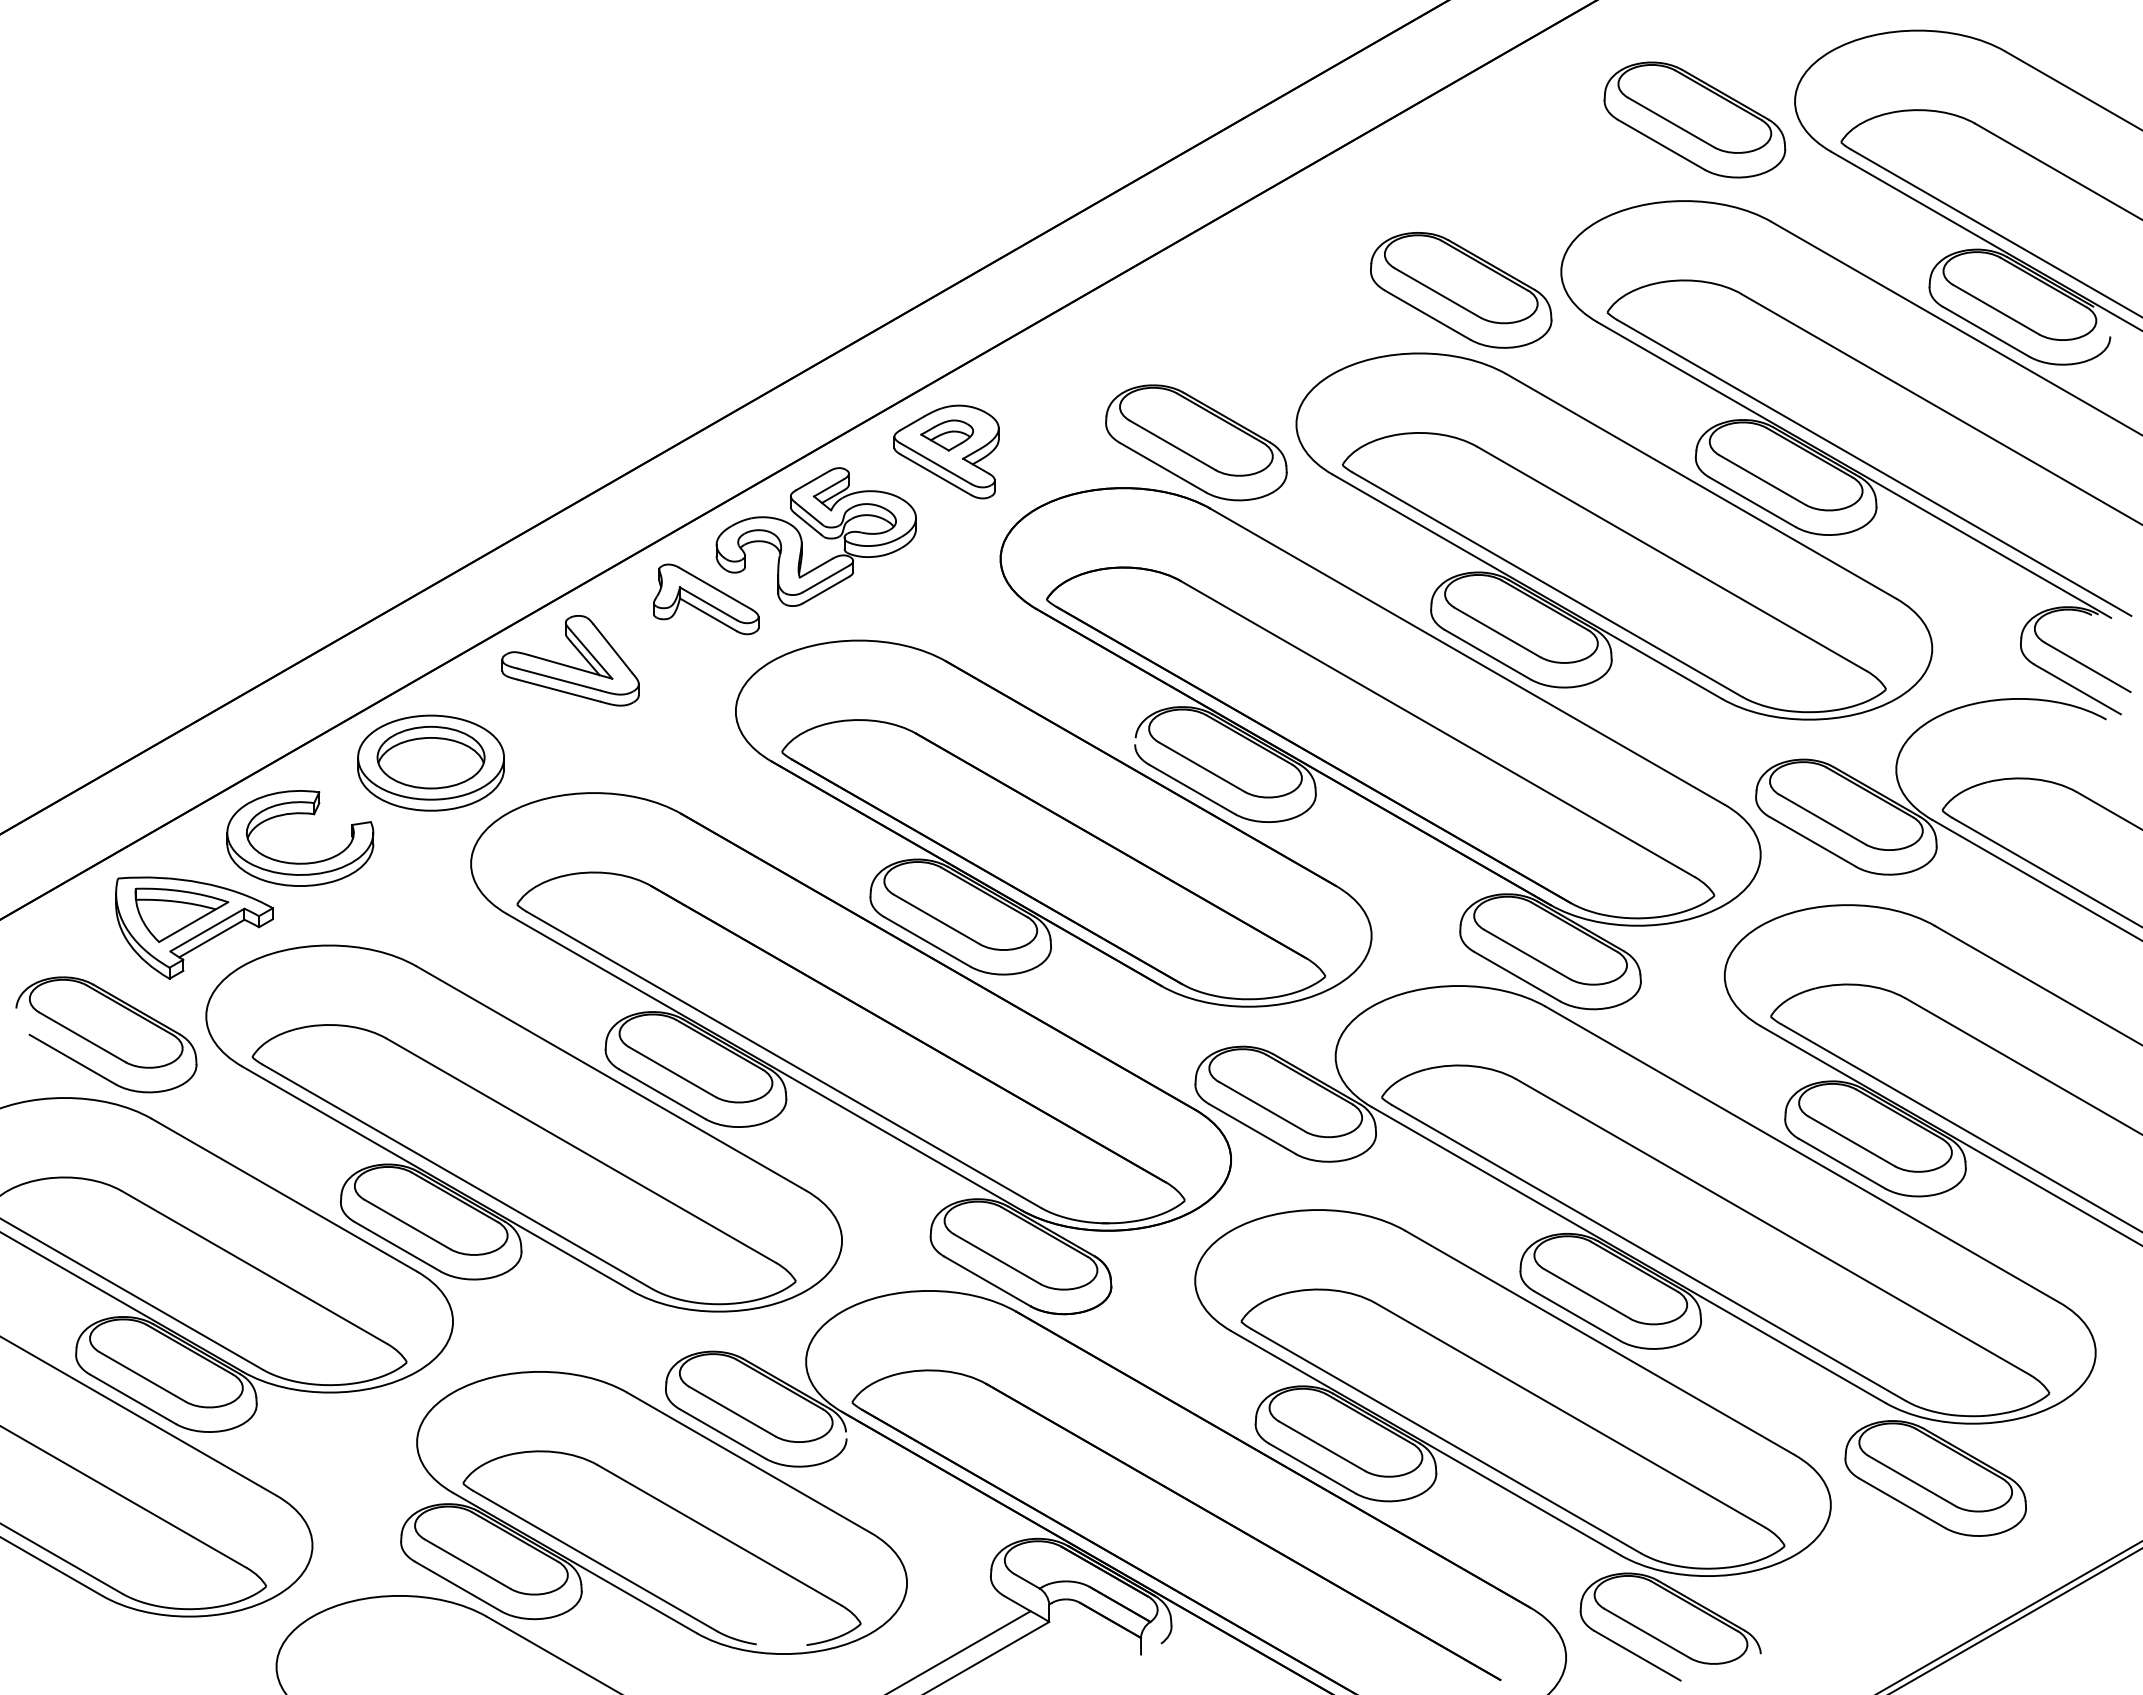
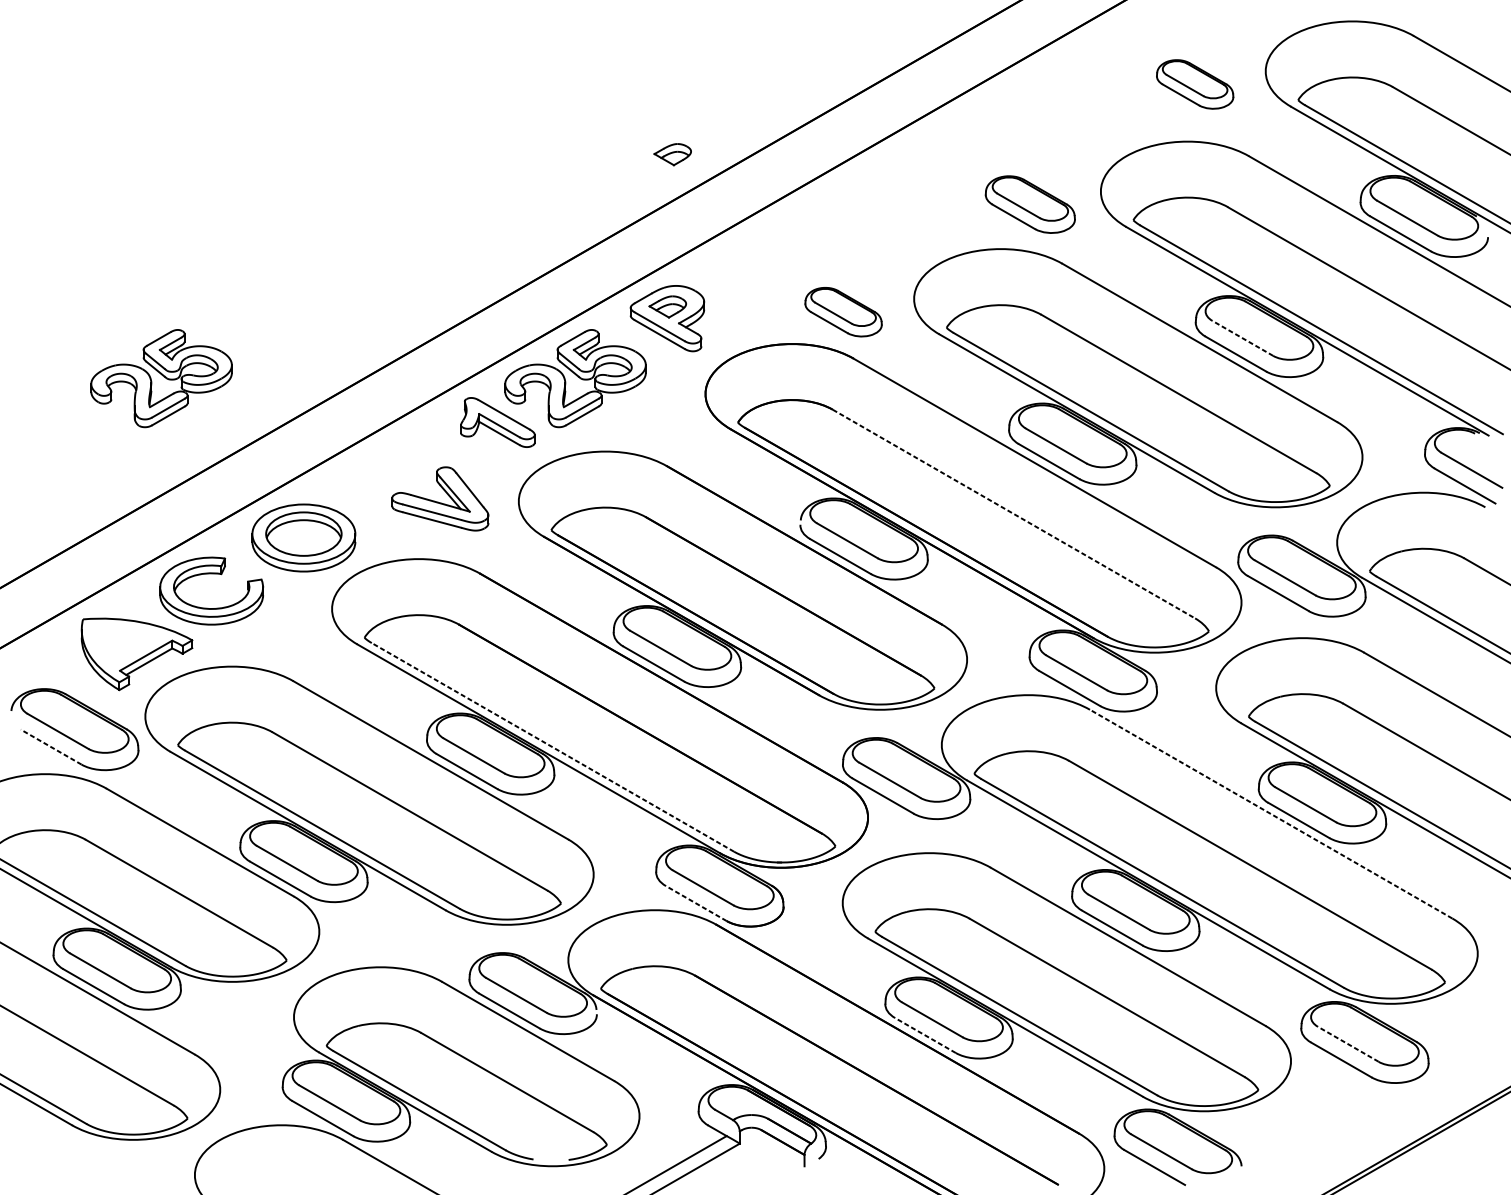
part: (1694, 119) -> (1194, 84), size x0.6
part: (954, 219) -> (672, 154), added
part: (1461, 290) -> (1030, 204), size x0.7
part: (1196, 442) -> (843, 311), size x0.6
line: (1762, 480) -> (1242, 338), solid -> dashed
part: (228, 536) -> (161, 378), added
part: (570, 660) -> (440, 498), moved
line: (1438, 729) -> (1014, 514), solid -> dashed
part: (181, 914) -> (127, 644), removed
line: (72, 1059) -> (51, 747), solid -> dashed
line: (783, 1059) -> (552, 747), solid -> dashed
line: (1802, 1154) -> (1271, 813), solid -> dashed
line: (987, 1281) -> (696, 903), solid -> dashed
line: (1312, 1468) -> (925, 1035), solid -> dashed
line: (1912, 1481) -> (1348, 1044), solid -> dashed

